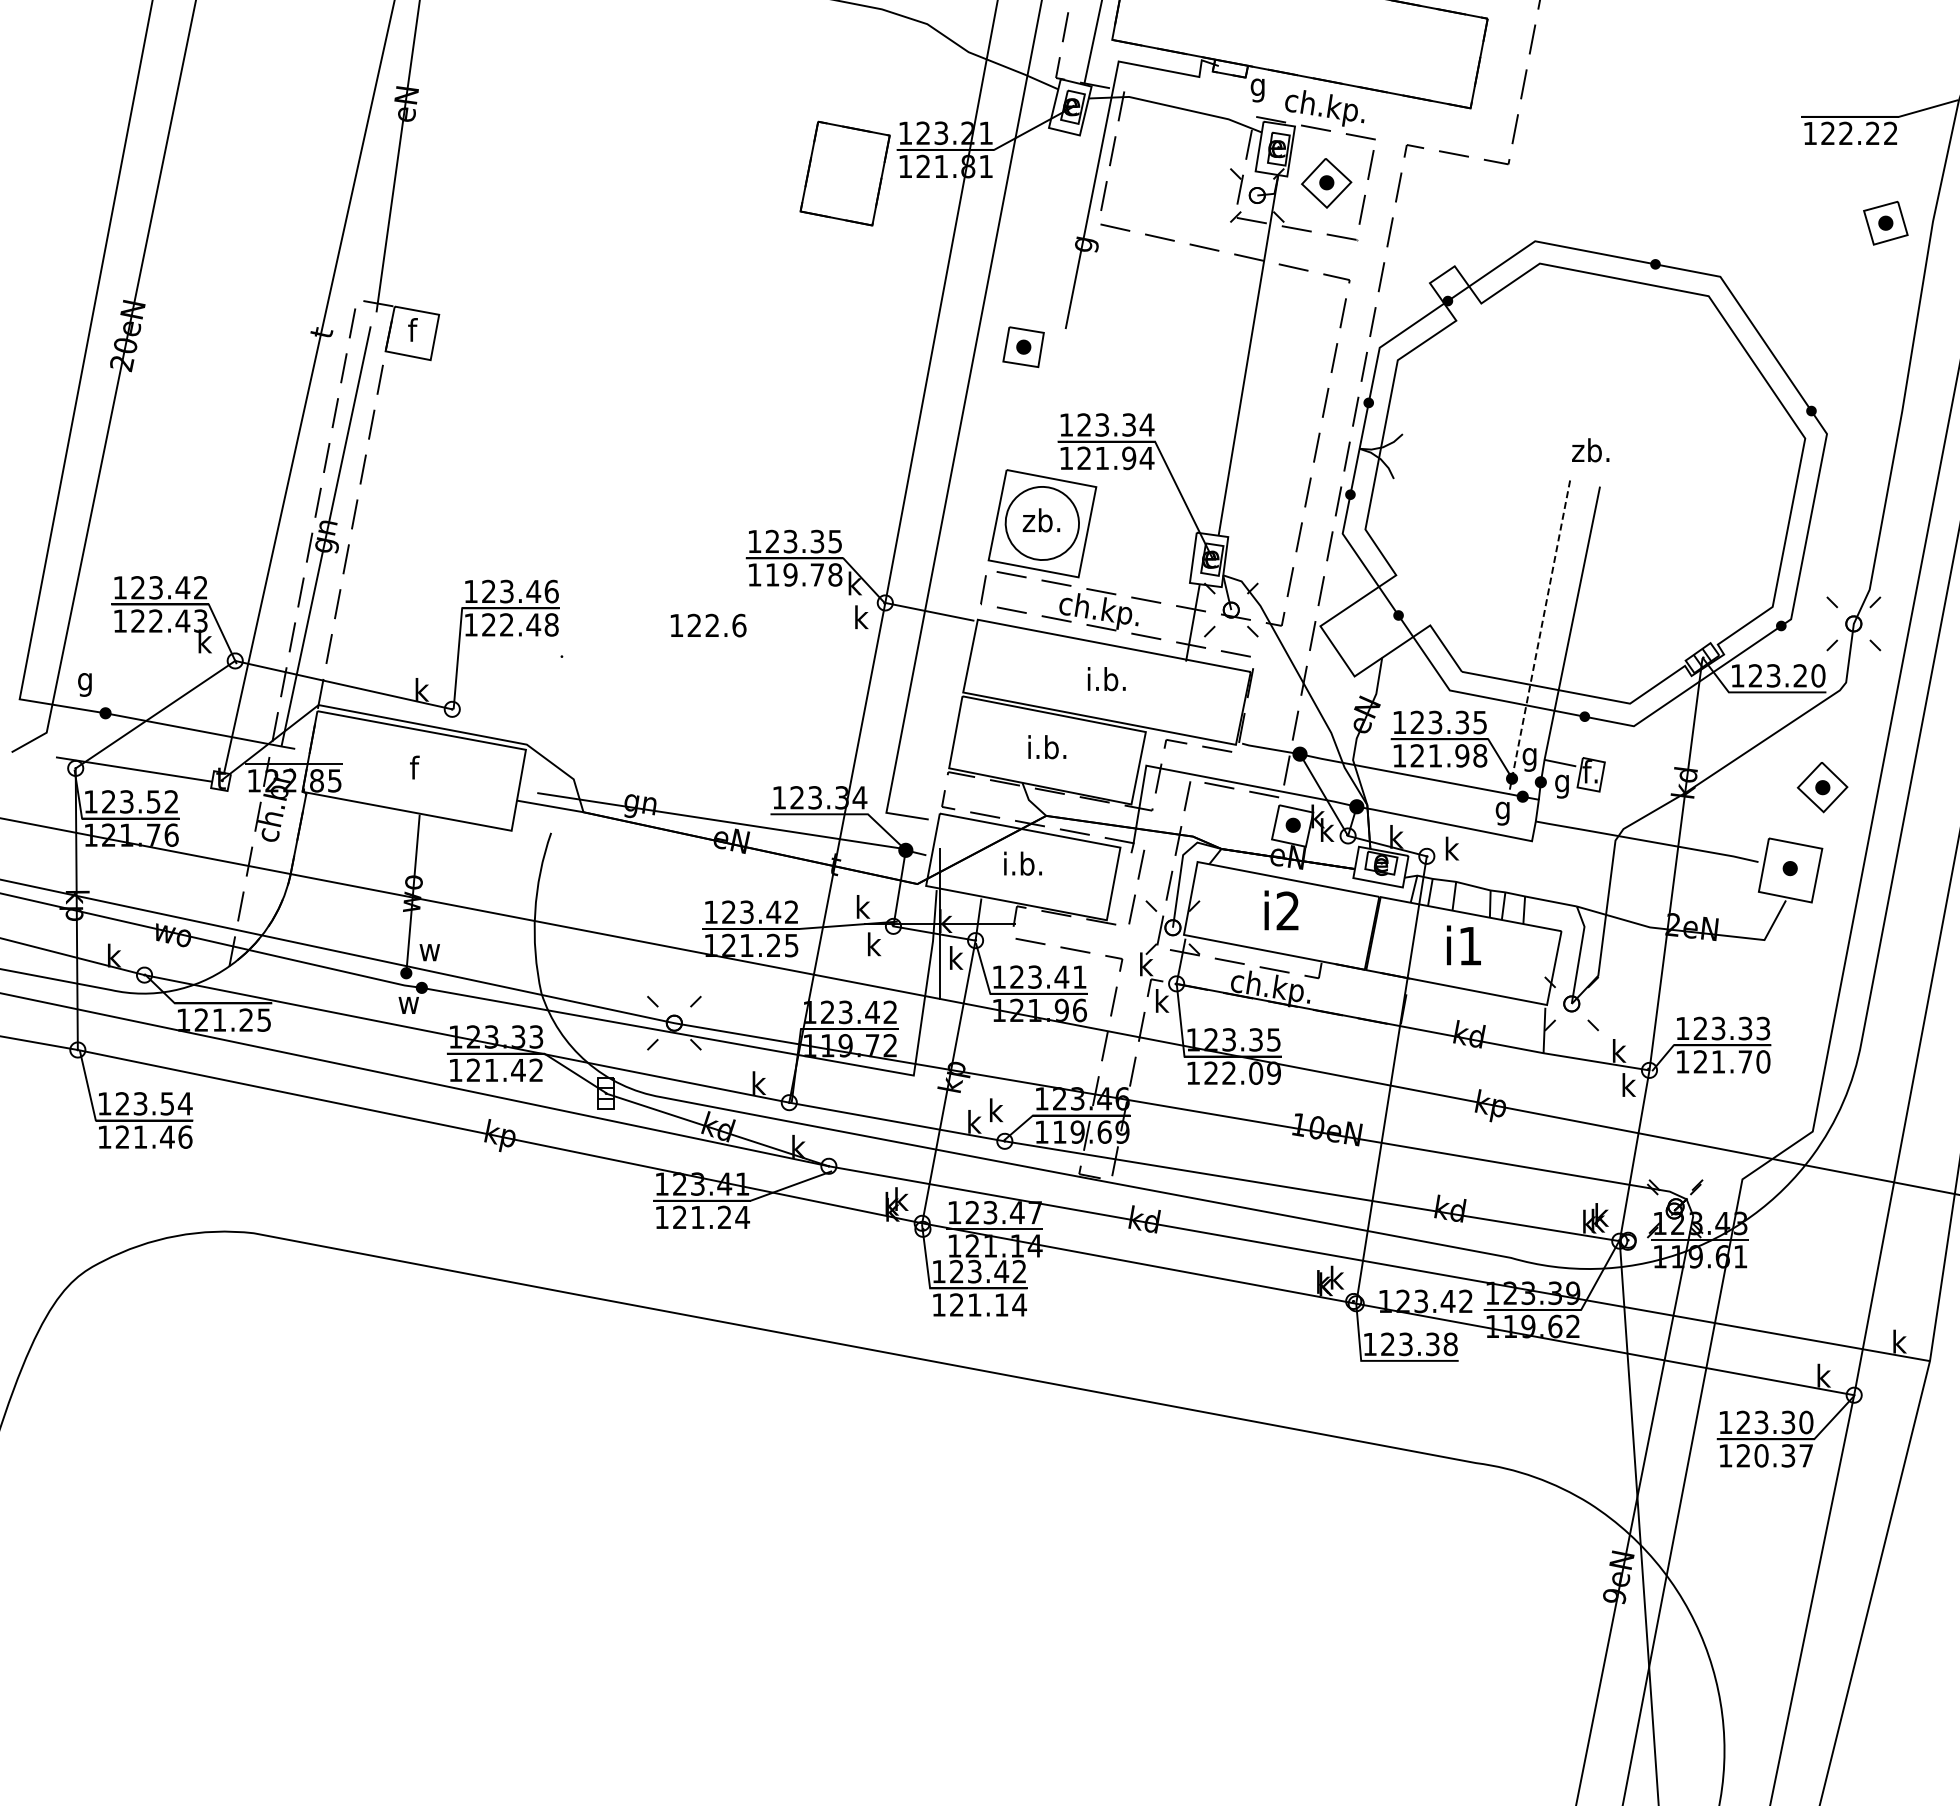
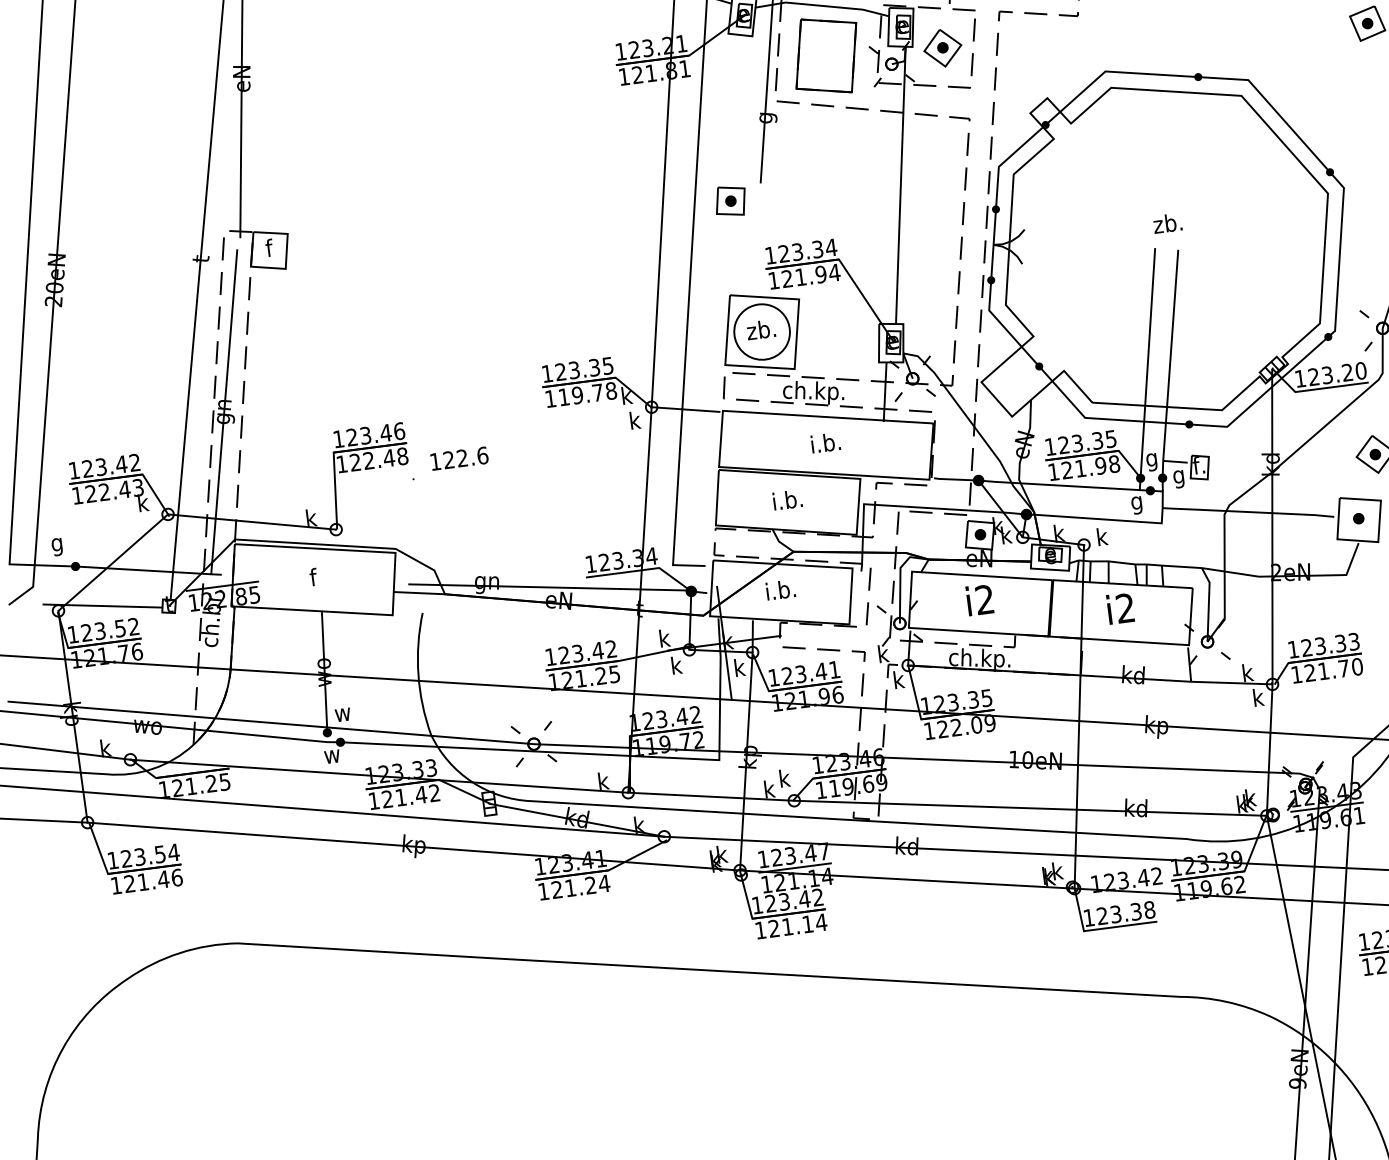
part: (844, 173) -> (825, 55), moved
text: (708, 625) -> (459, 458), moved
line: (1539, 638) -> (1147, 370), dashed -> solid
text: (1469, 945) -> (1124, 607), i1 -> i2

